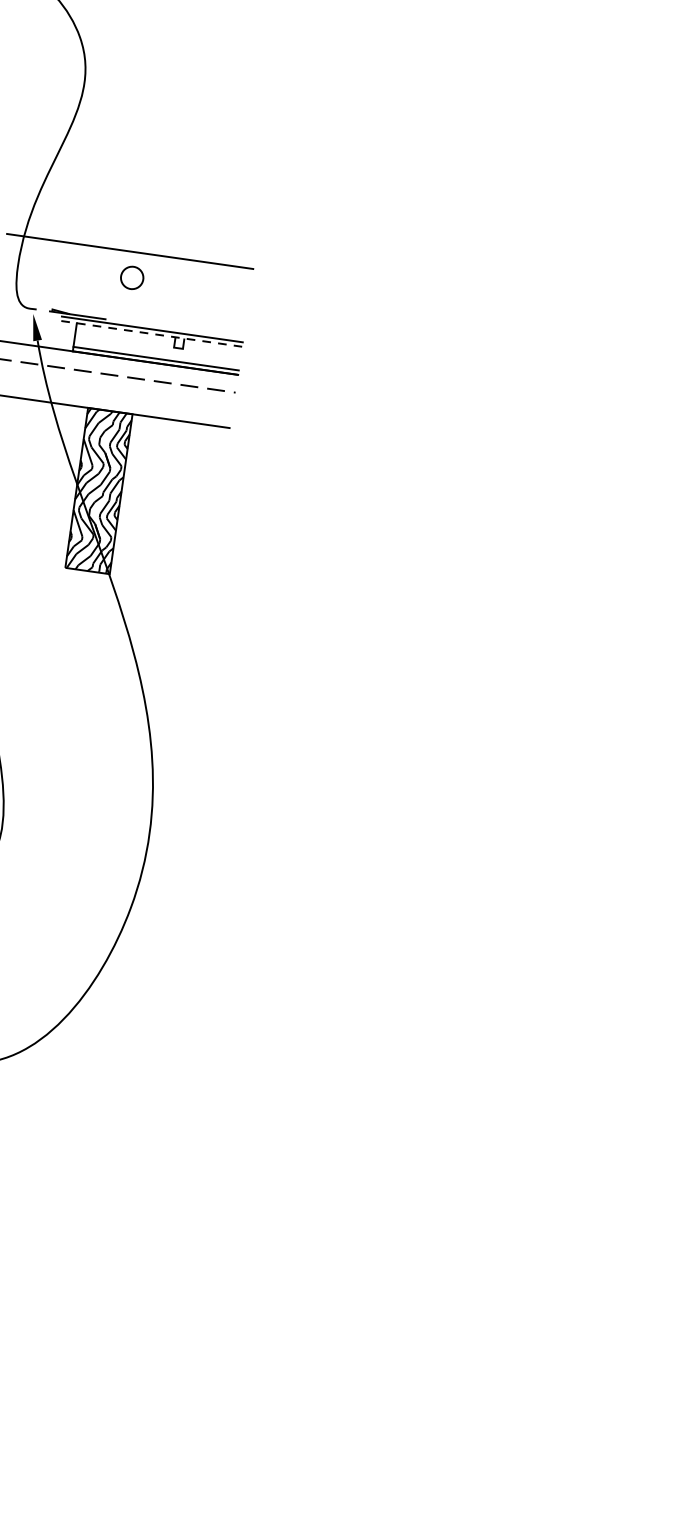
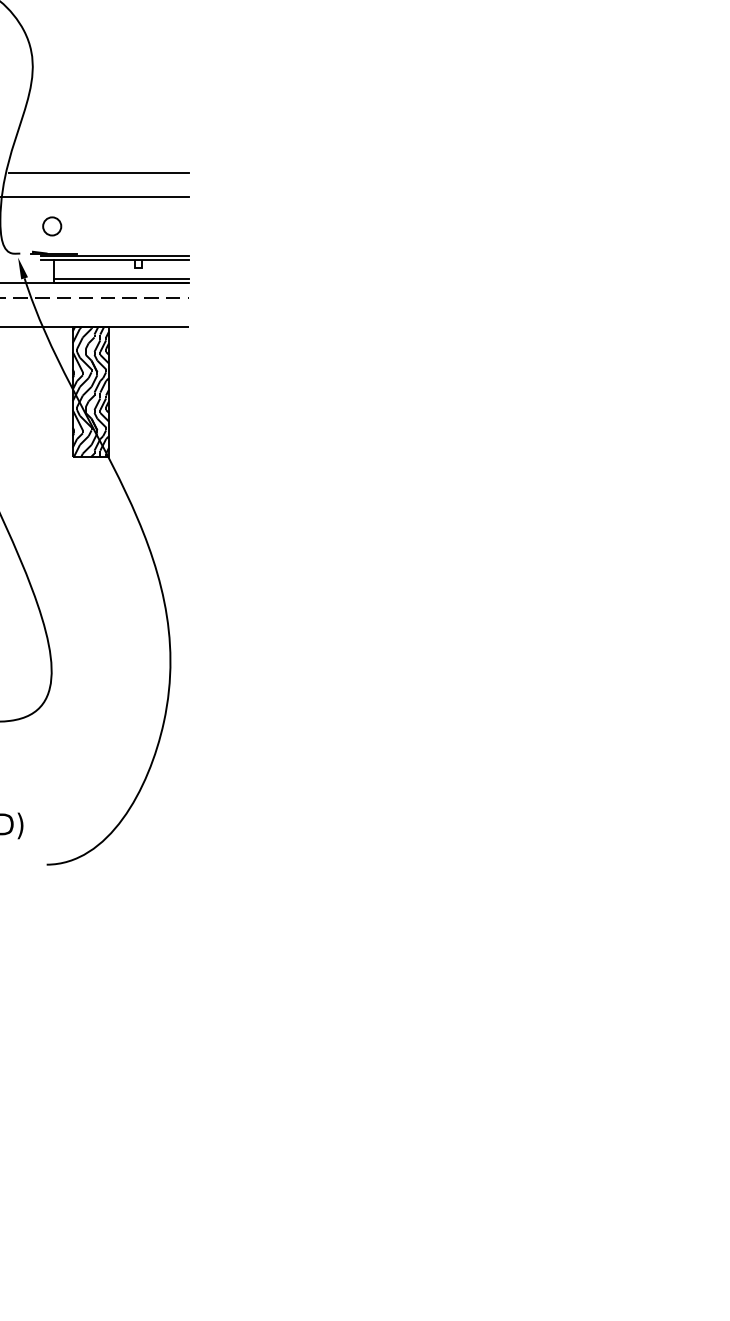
line: (146, 223) -> (98, 172), added
circle: (132, 278) -> (52, 226), moved
line: (151, 334) -> (115, 260), dashed -> solid

